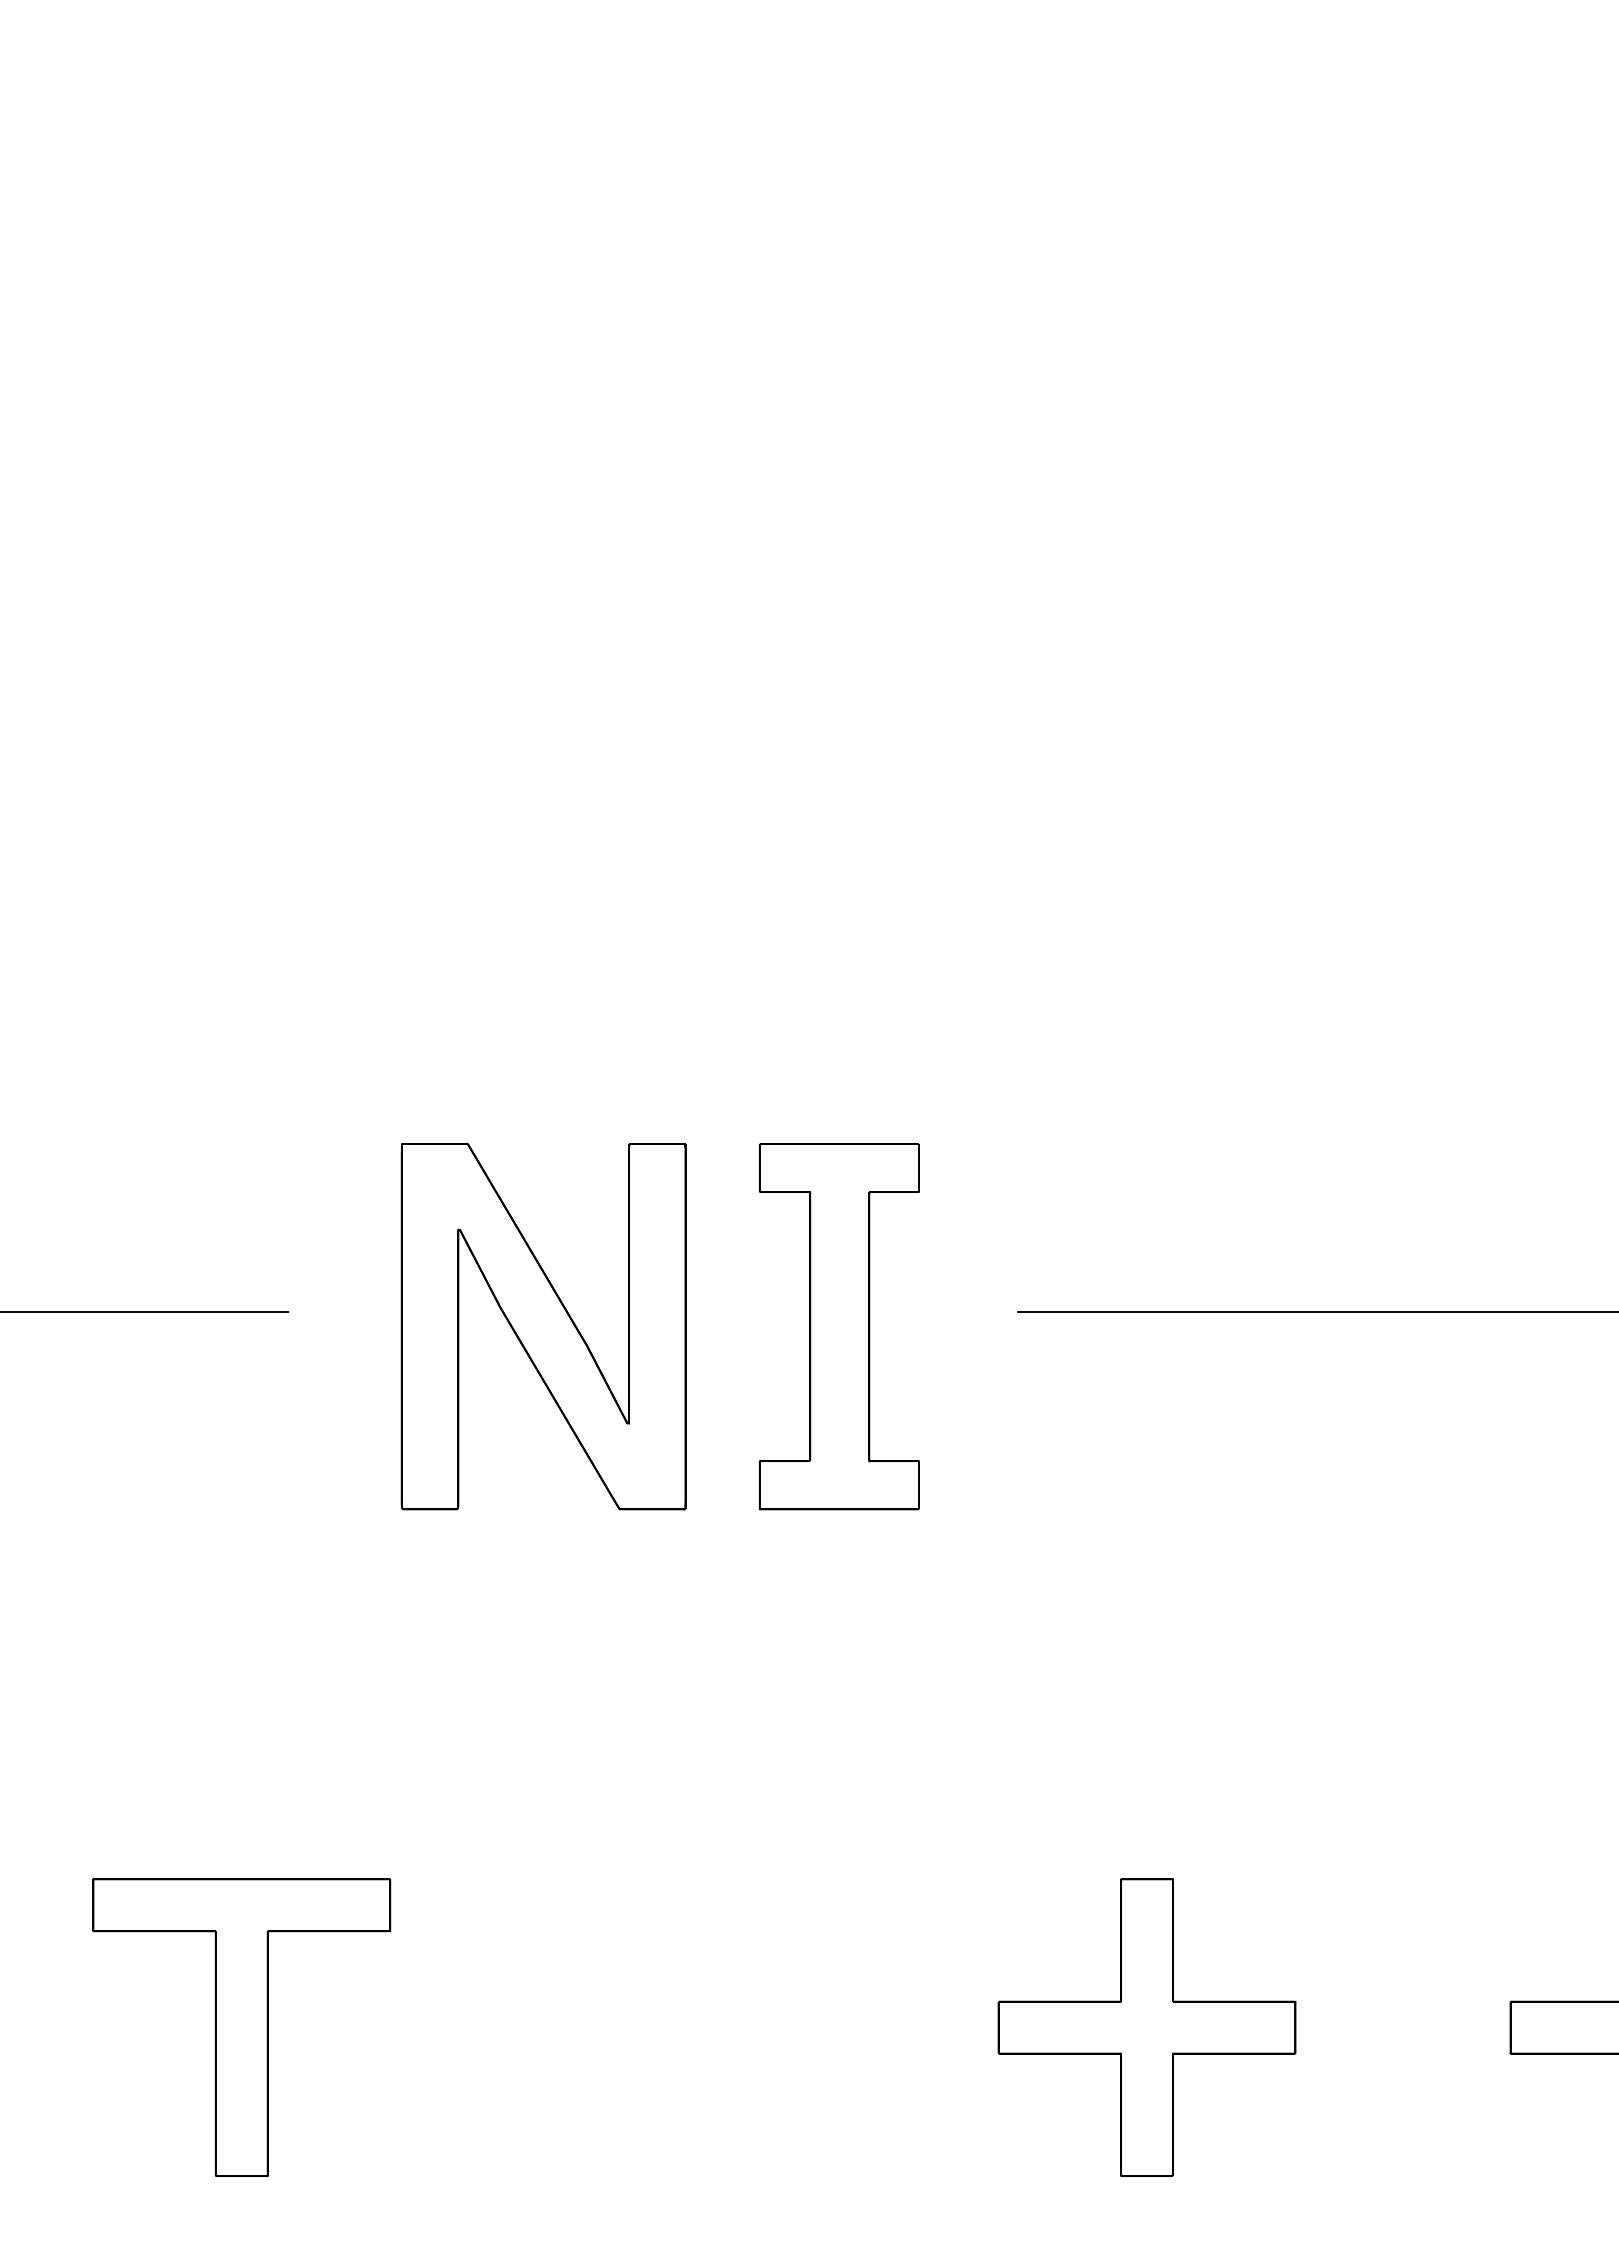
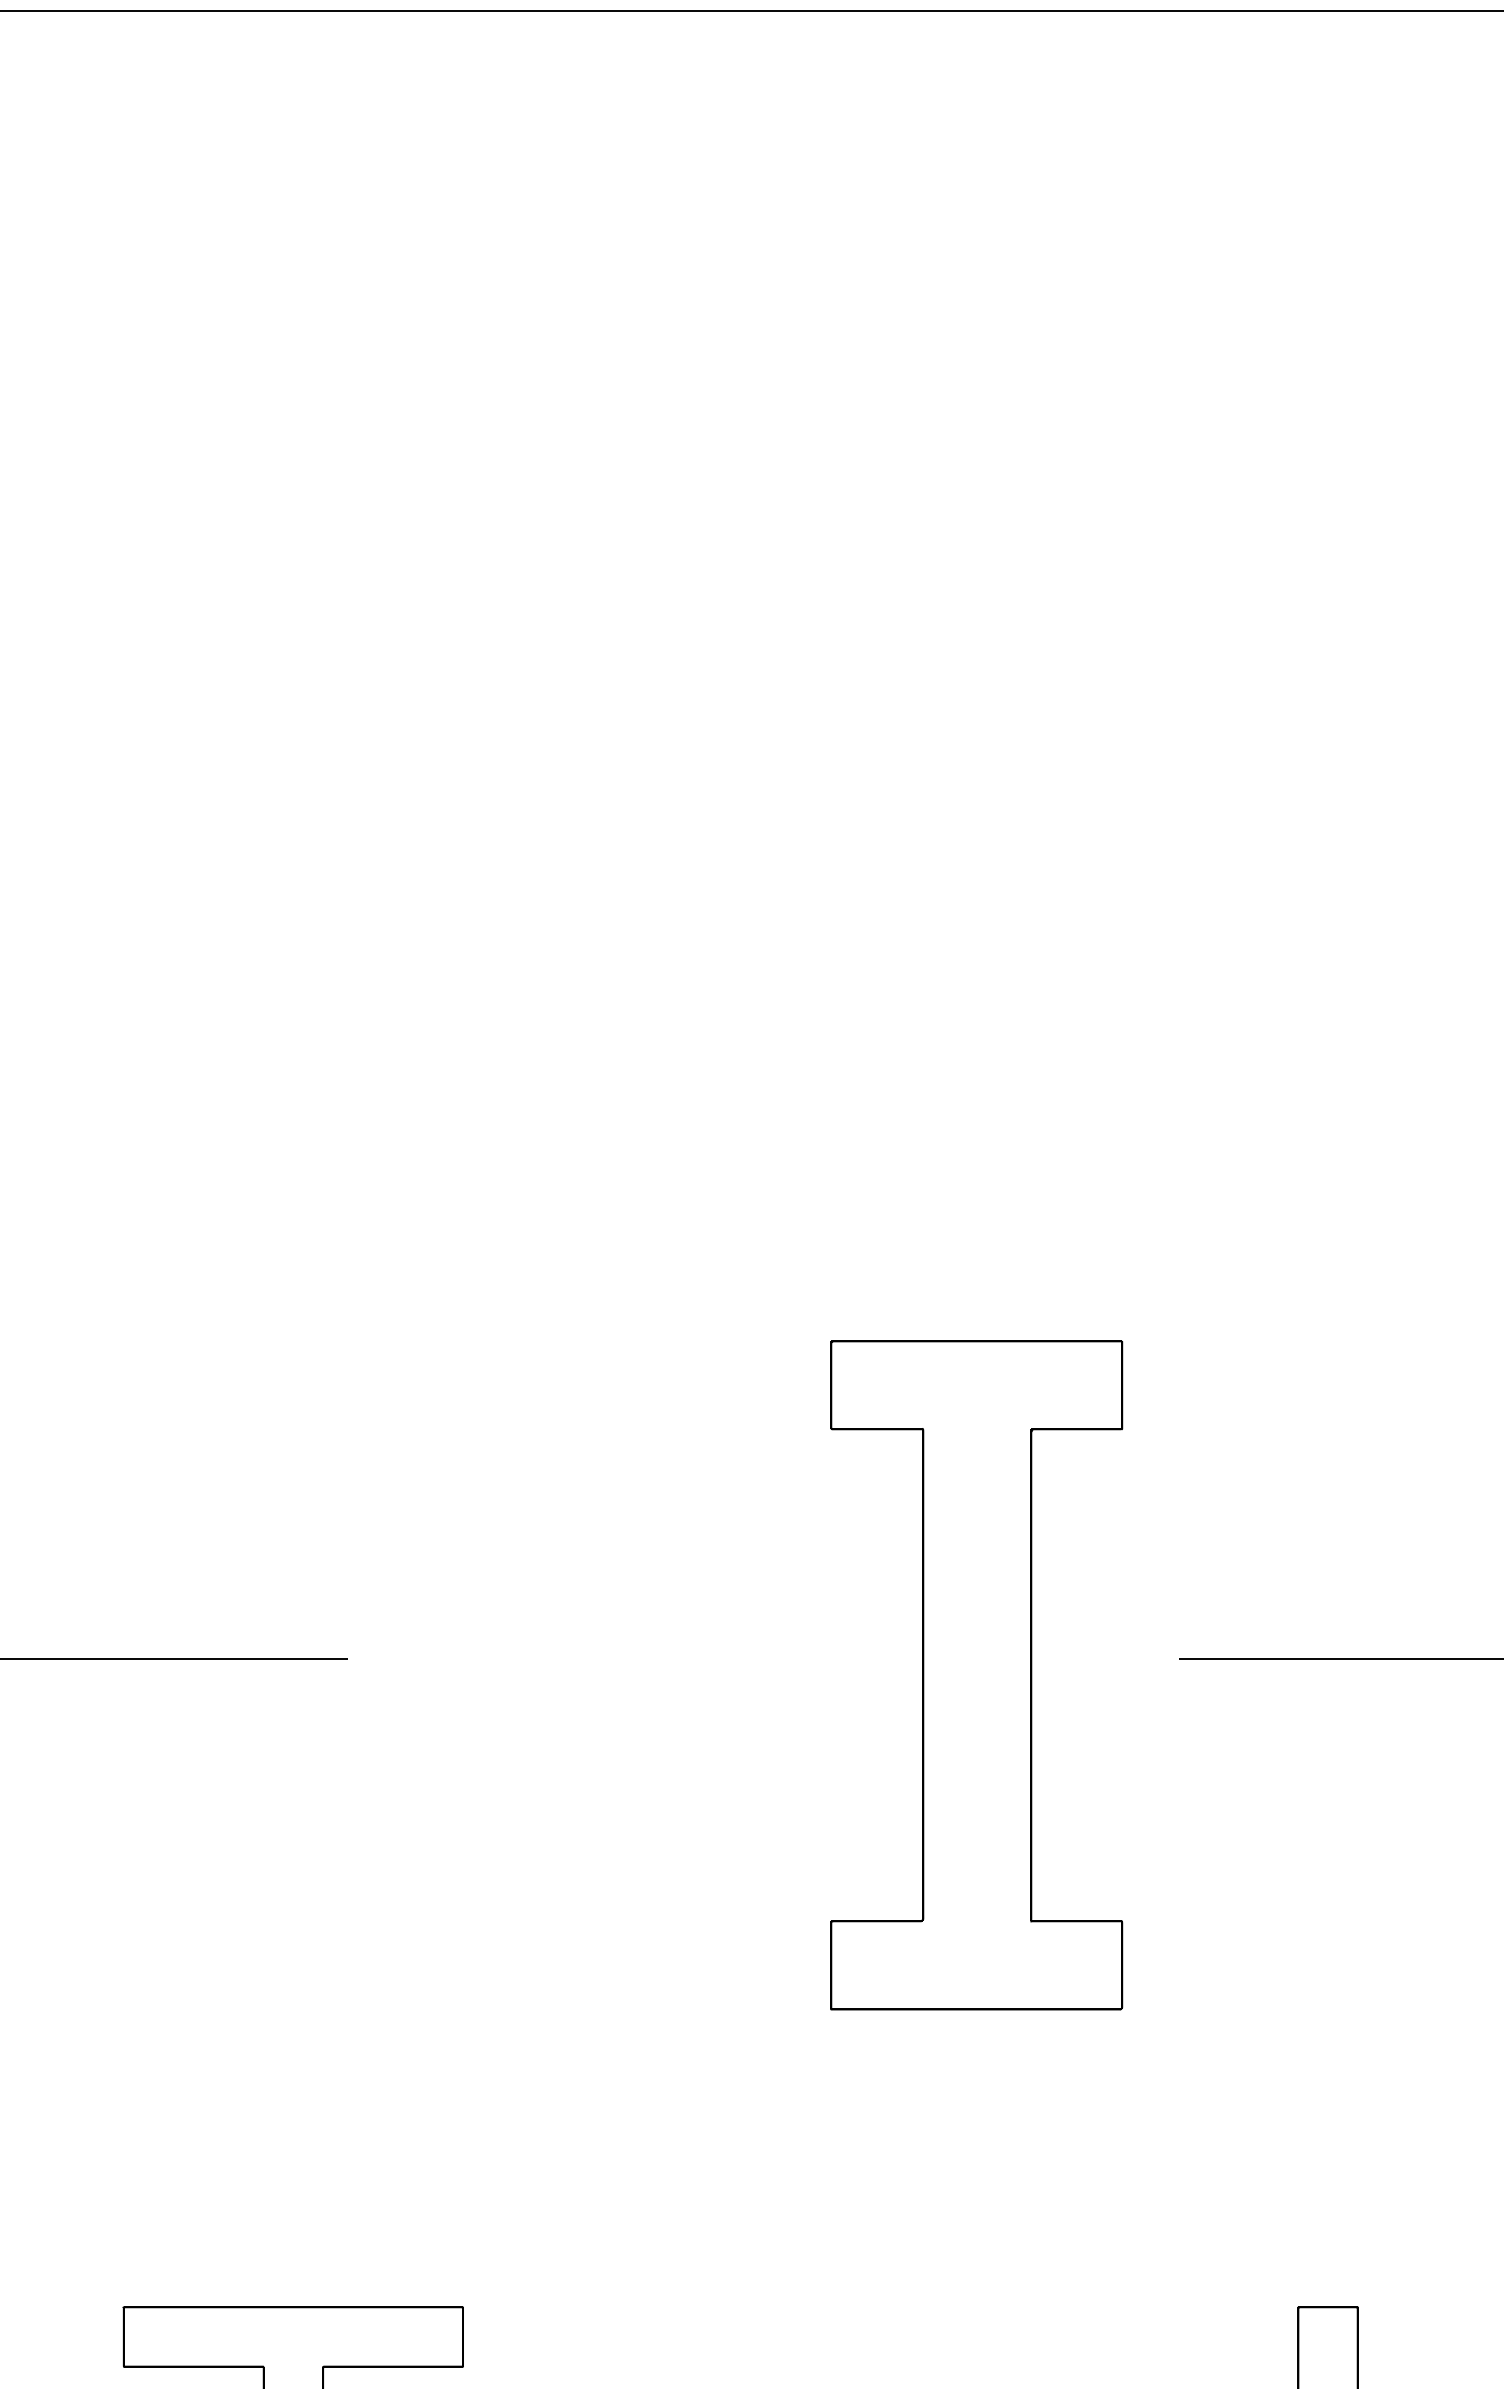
part: (543, 1326) -> (638, 1675), removed
part: (838, 1326) -> (975, 1675), size x1.6

